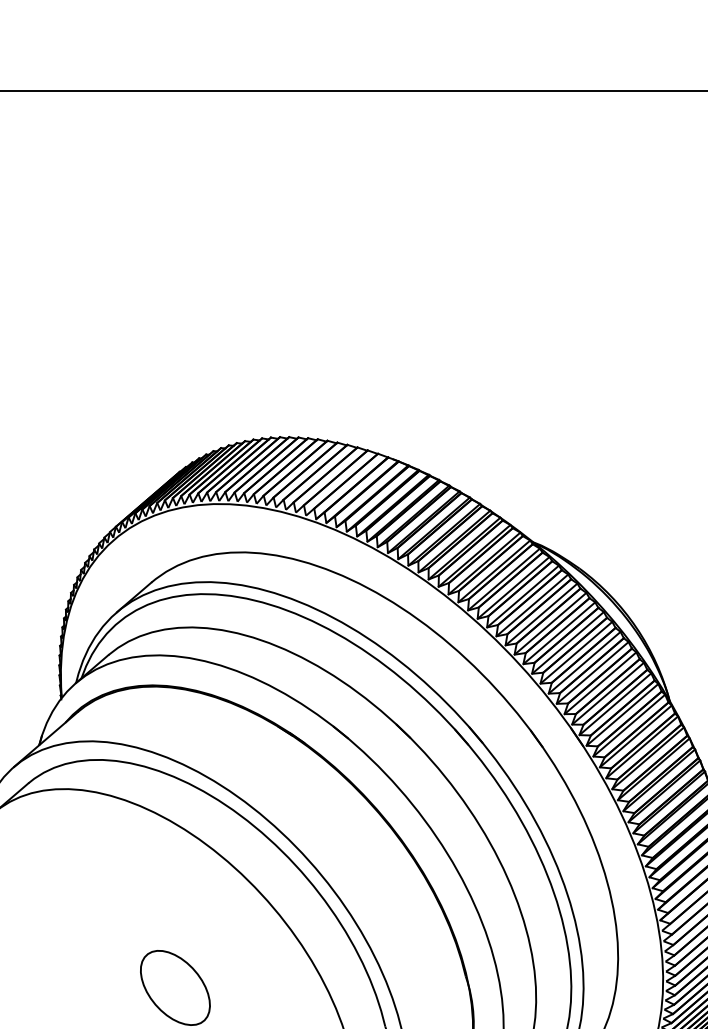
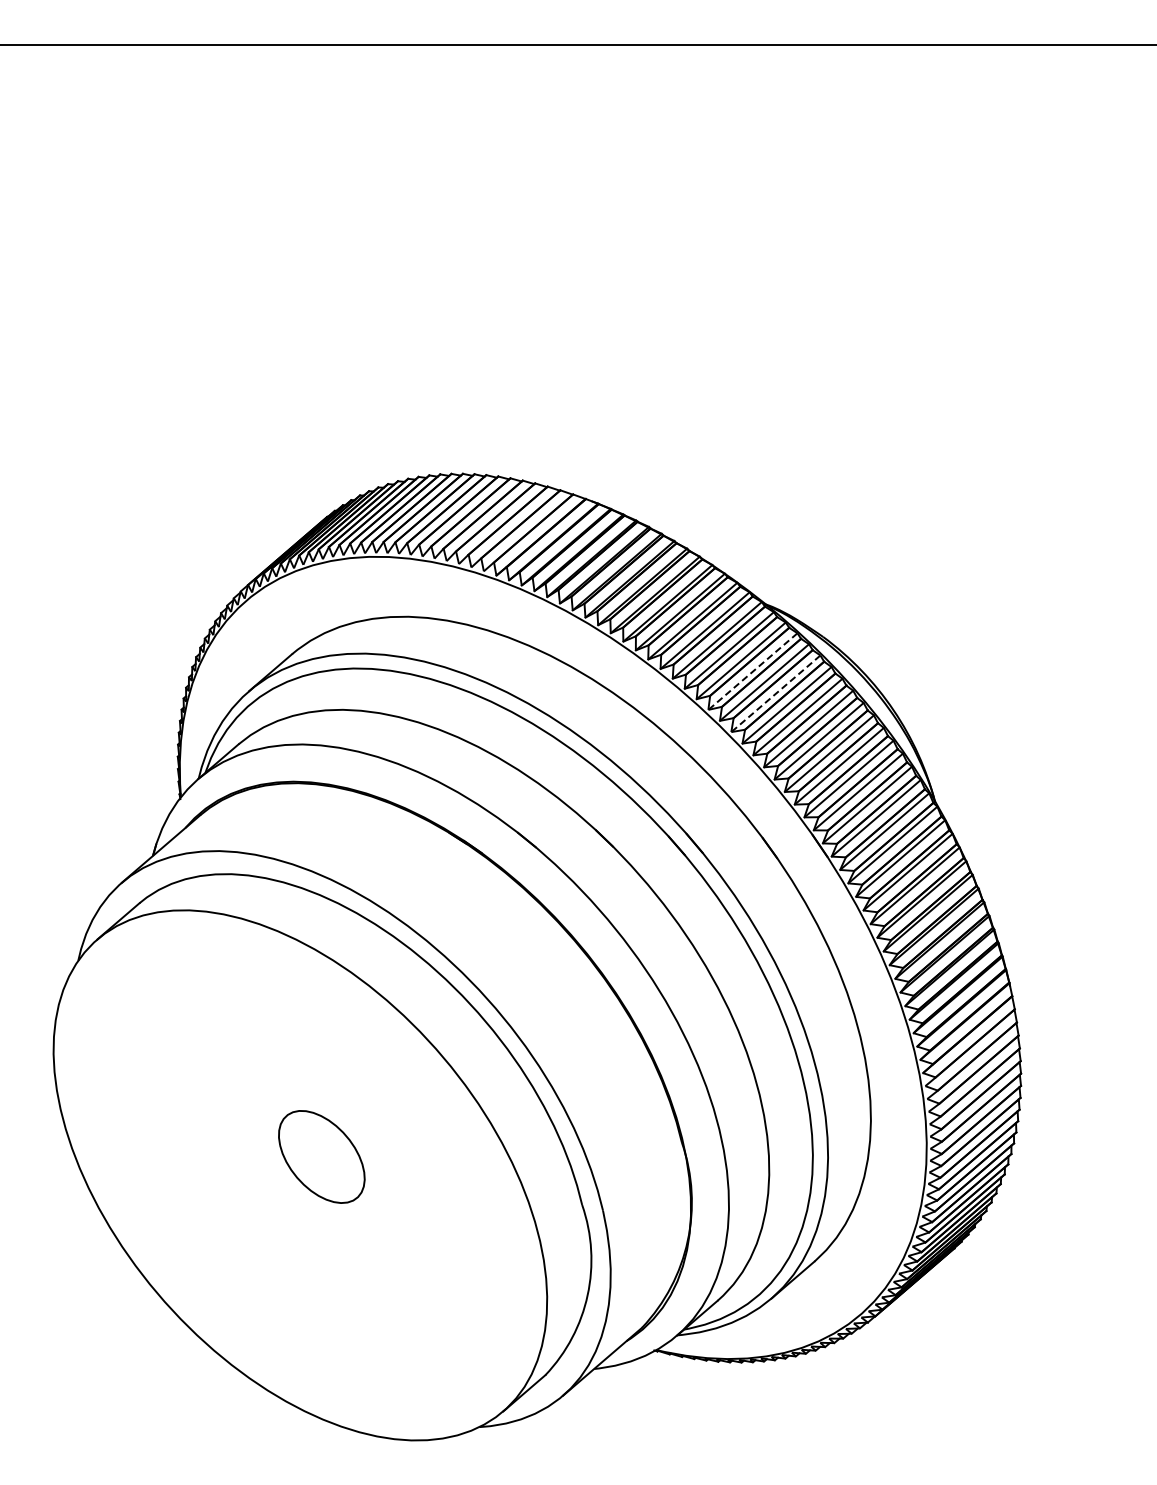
line: (522, 596) -> (752, 671), solid -> dashed
line: (541, 614) -> (775, 693), solid -> dashed

